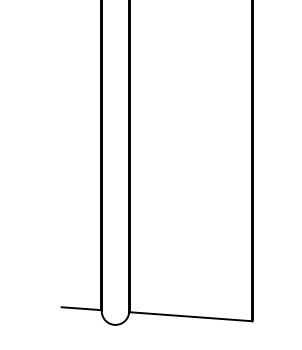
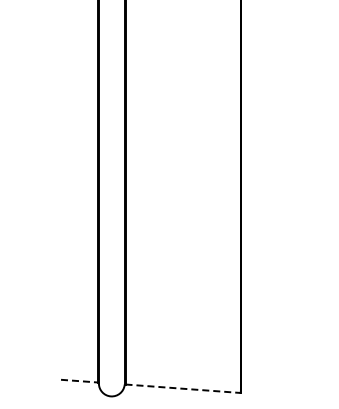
line: (81, 309) -> (79, 381), solid -> dashed
line: (191, 316) -> (183, 388), solid -> dashed

